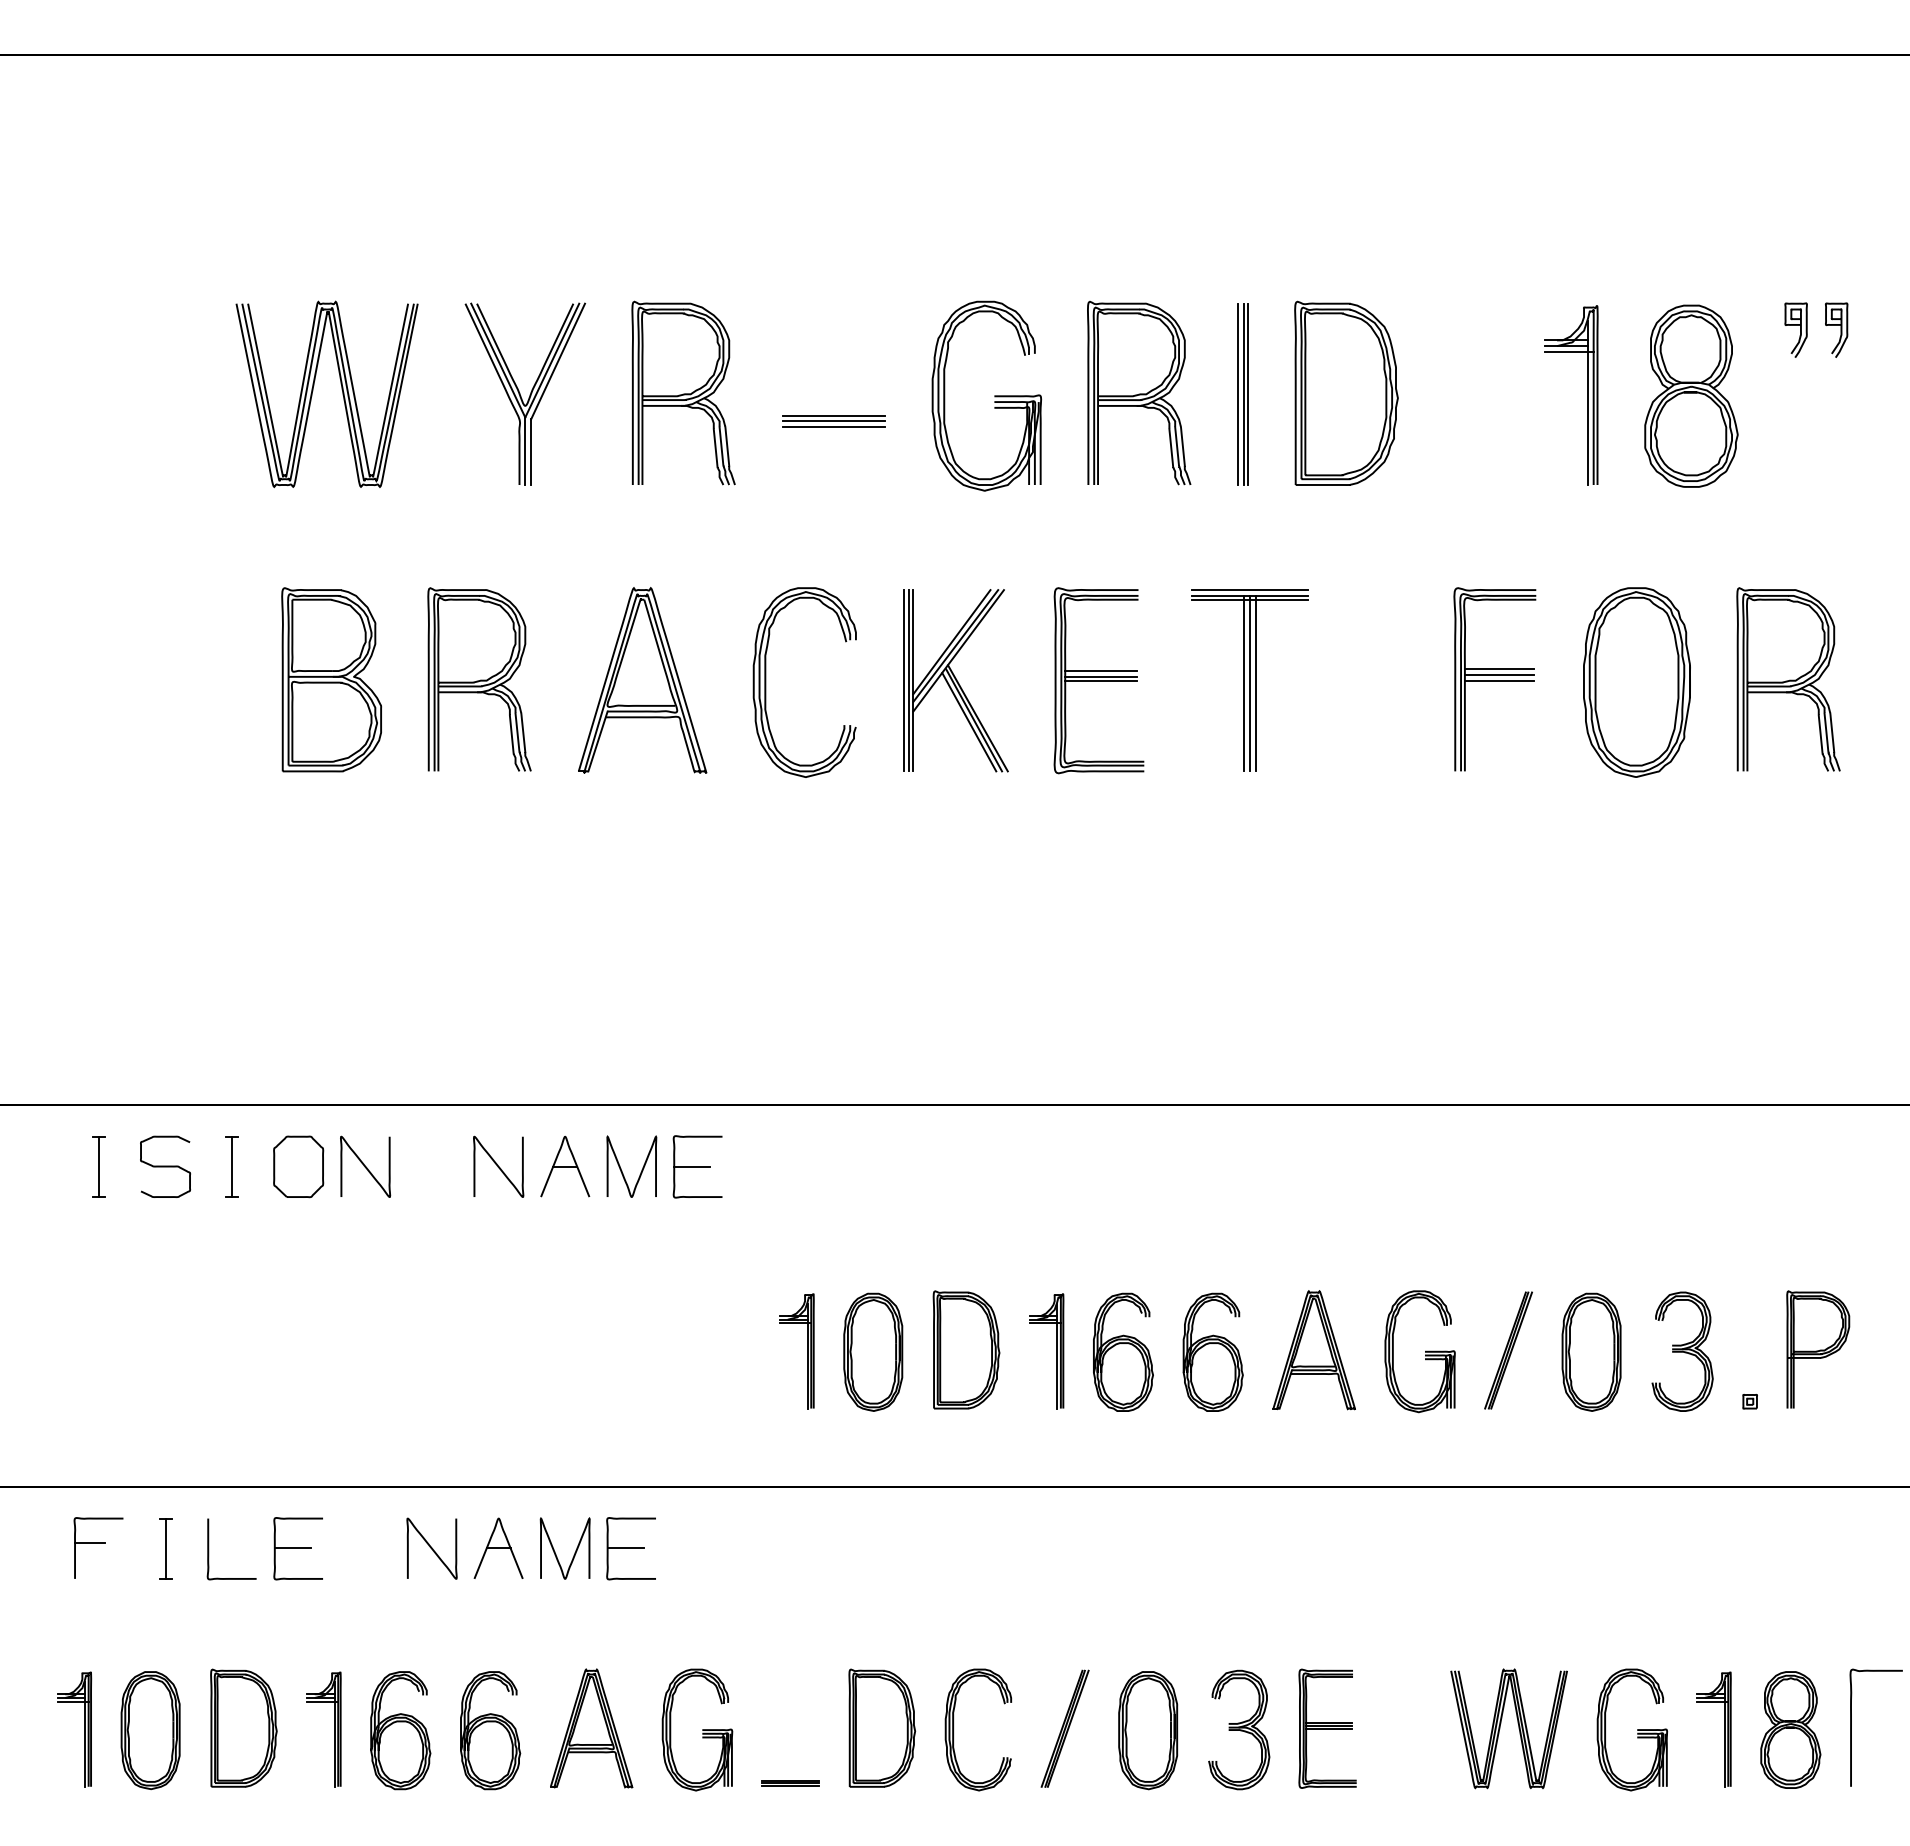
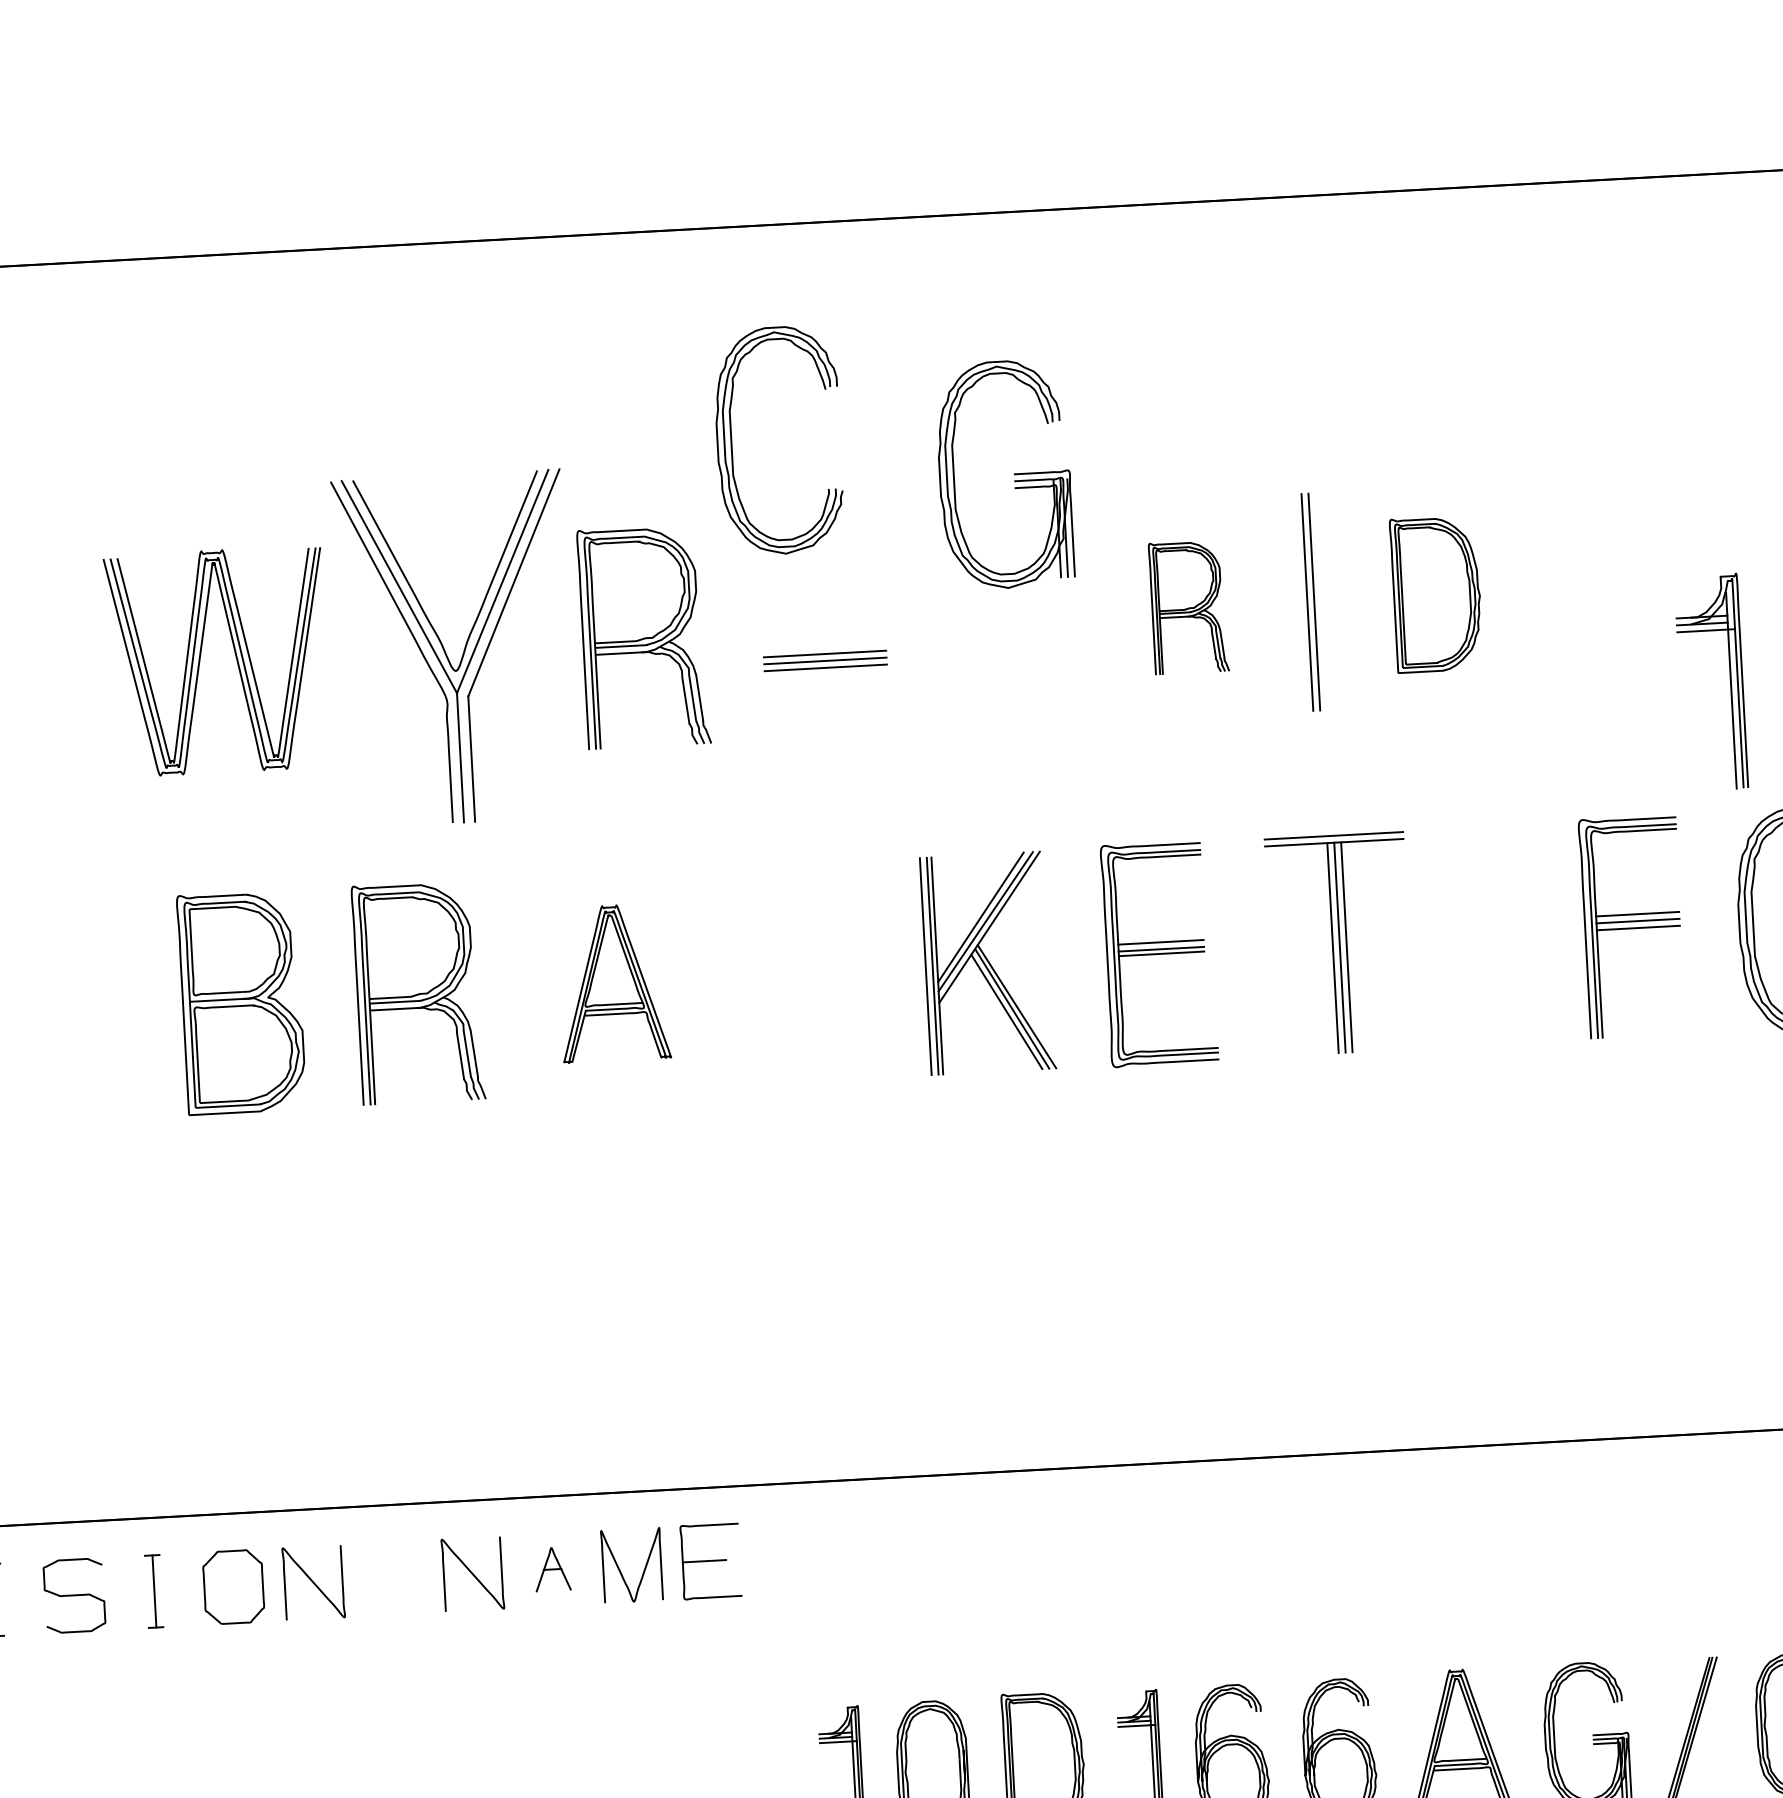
part: (1139, 392) -> (1189, 606), size x0.6
part: (1346, 392) -> (1436, 593), size x0.7
part: (525, 393) -> (454, 647), size x1.6
line: (1247, 394) -> (1318, 602), removed
part: (994, 395) -> (1013, 473), moved
part: (1587, 395) -> (1730, 681), moved
line: (1249, 599) -> (1334, 847), removed
part: (642, 680) -> (613, 983), size x0.7
part: (766, 682) -> (732, 443), moved
part: (565, 1166) -> (552, 1569), size x0.6

